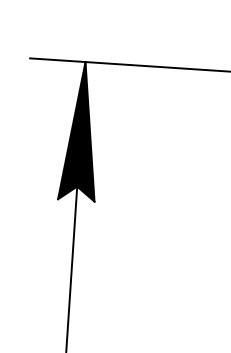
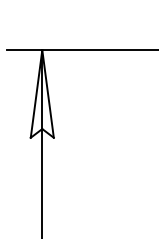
fill: (79, 130) -> (41, 93), removed

